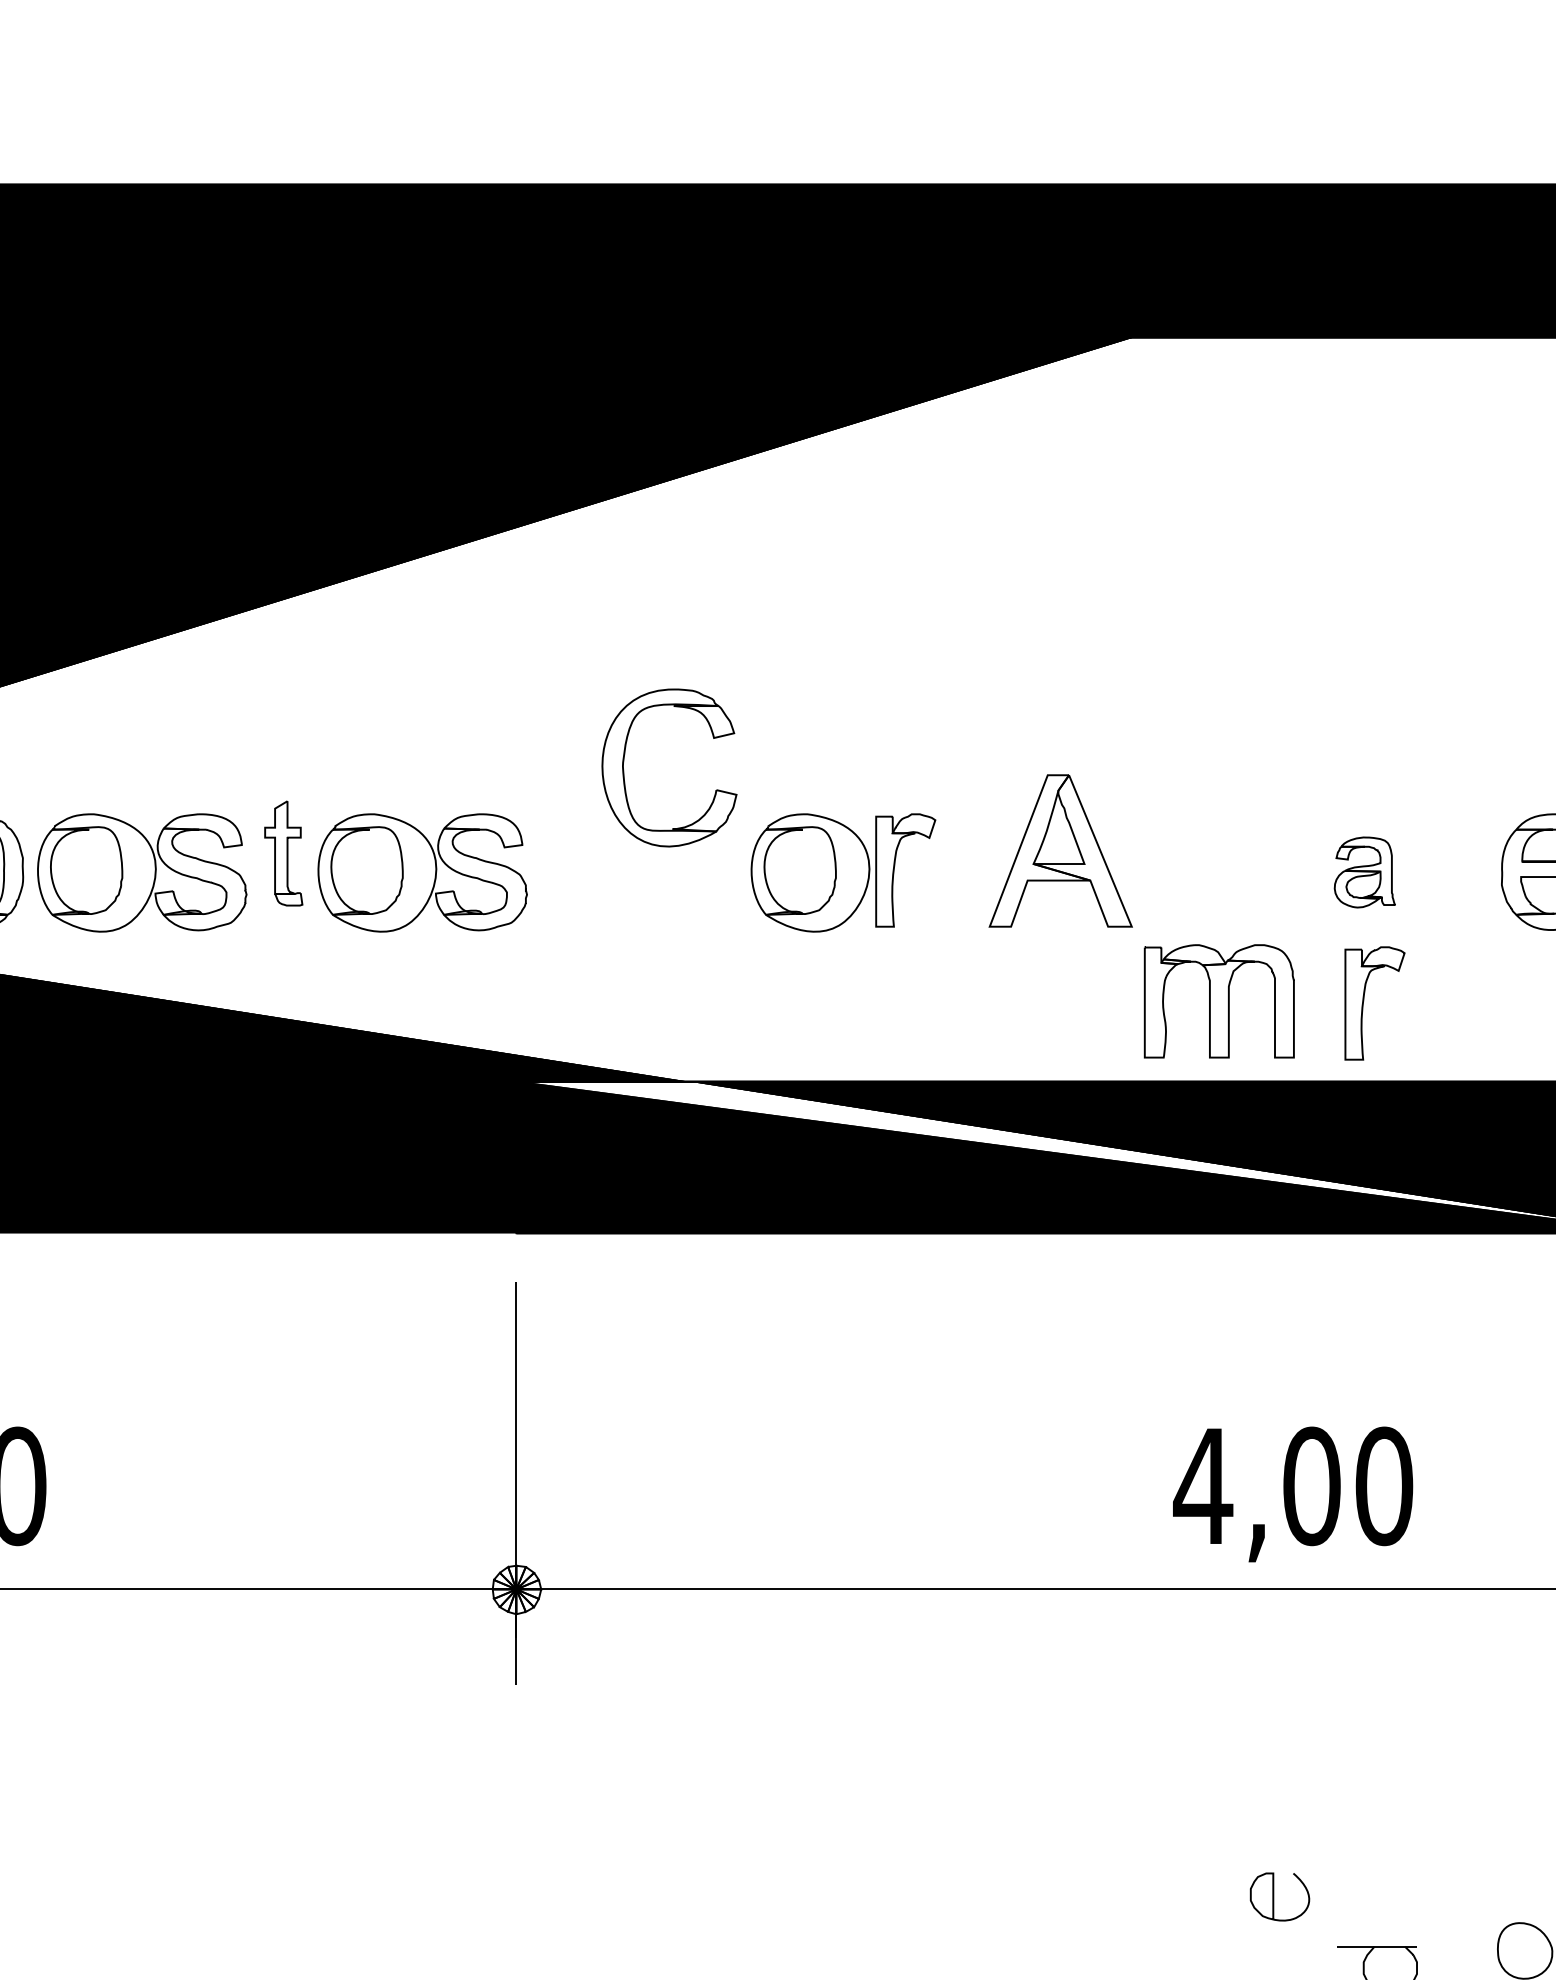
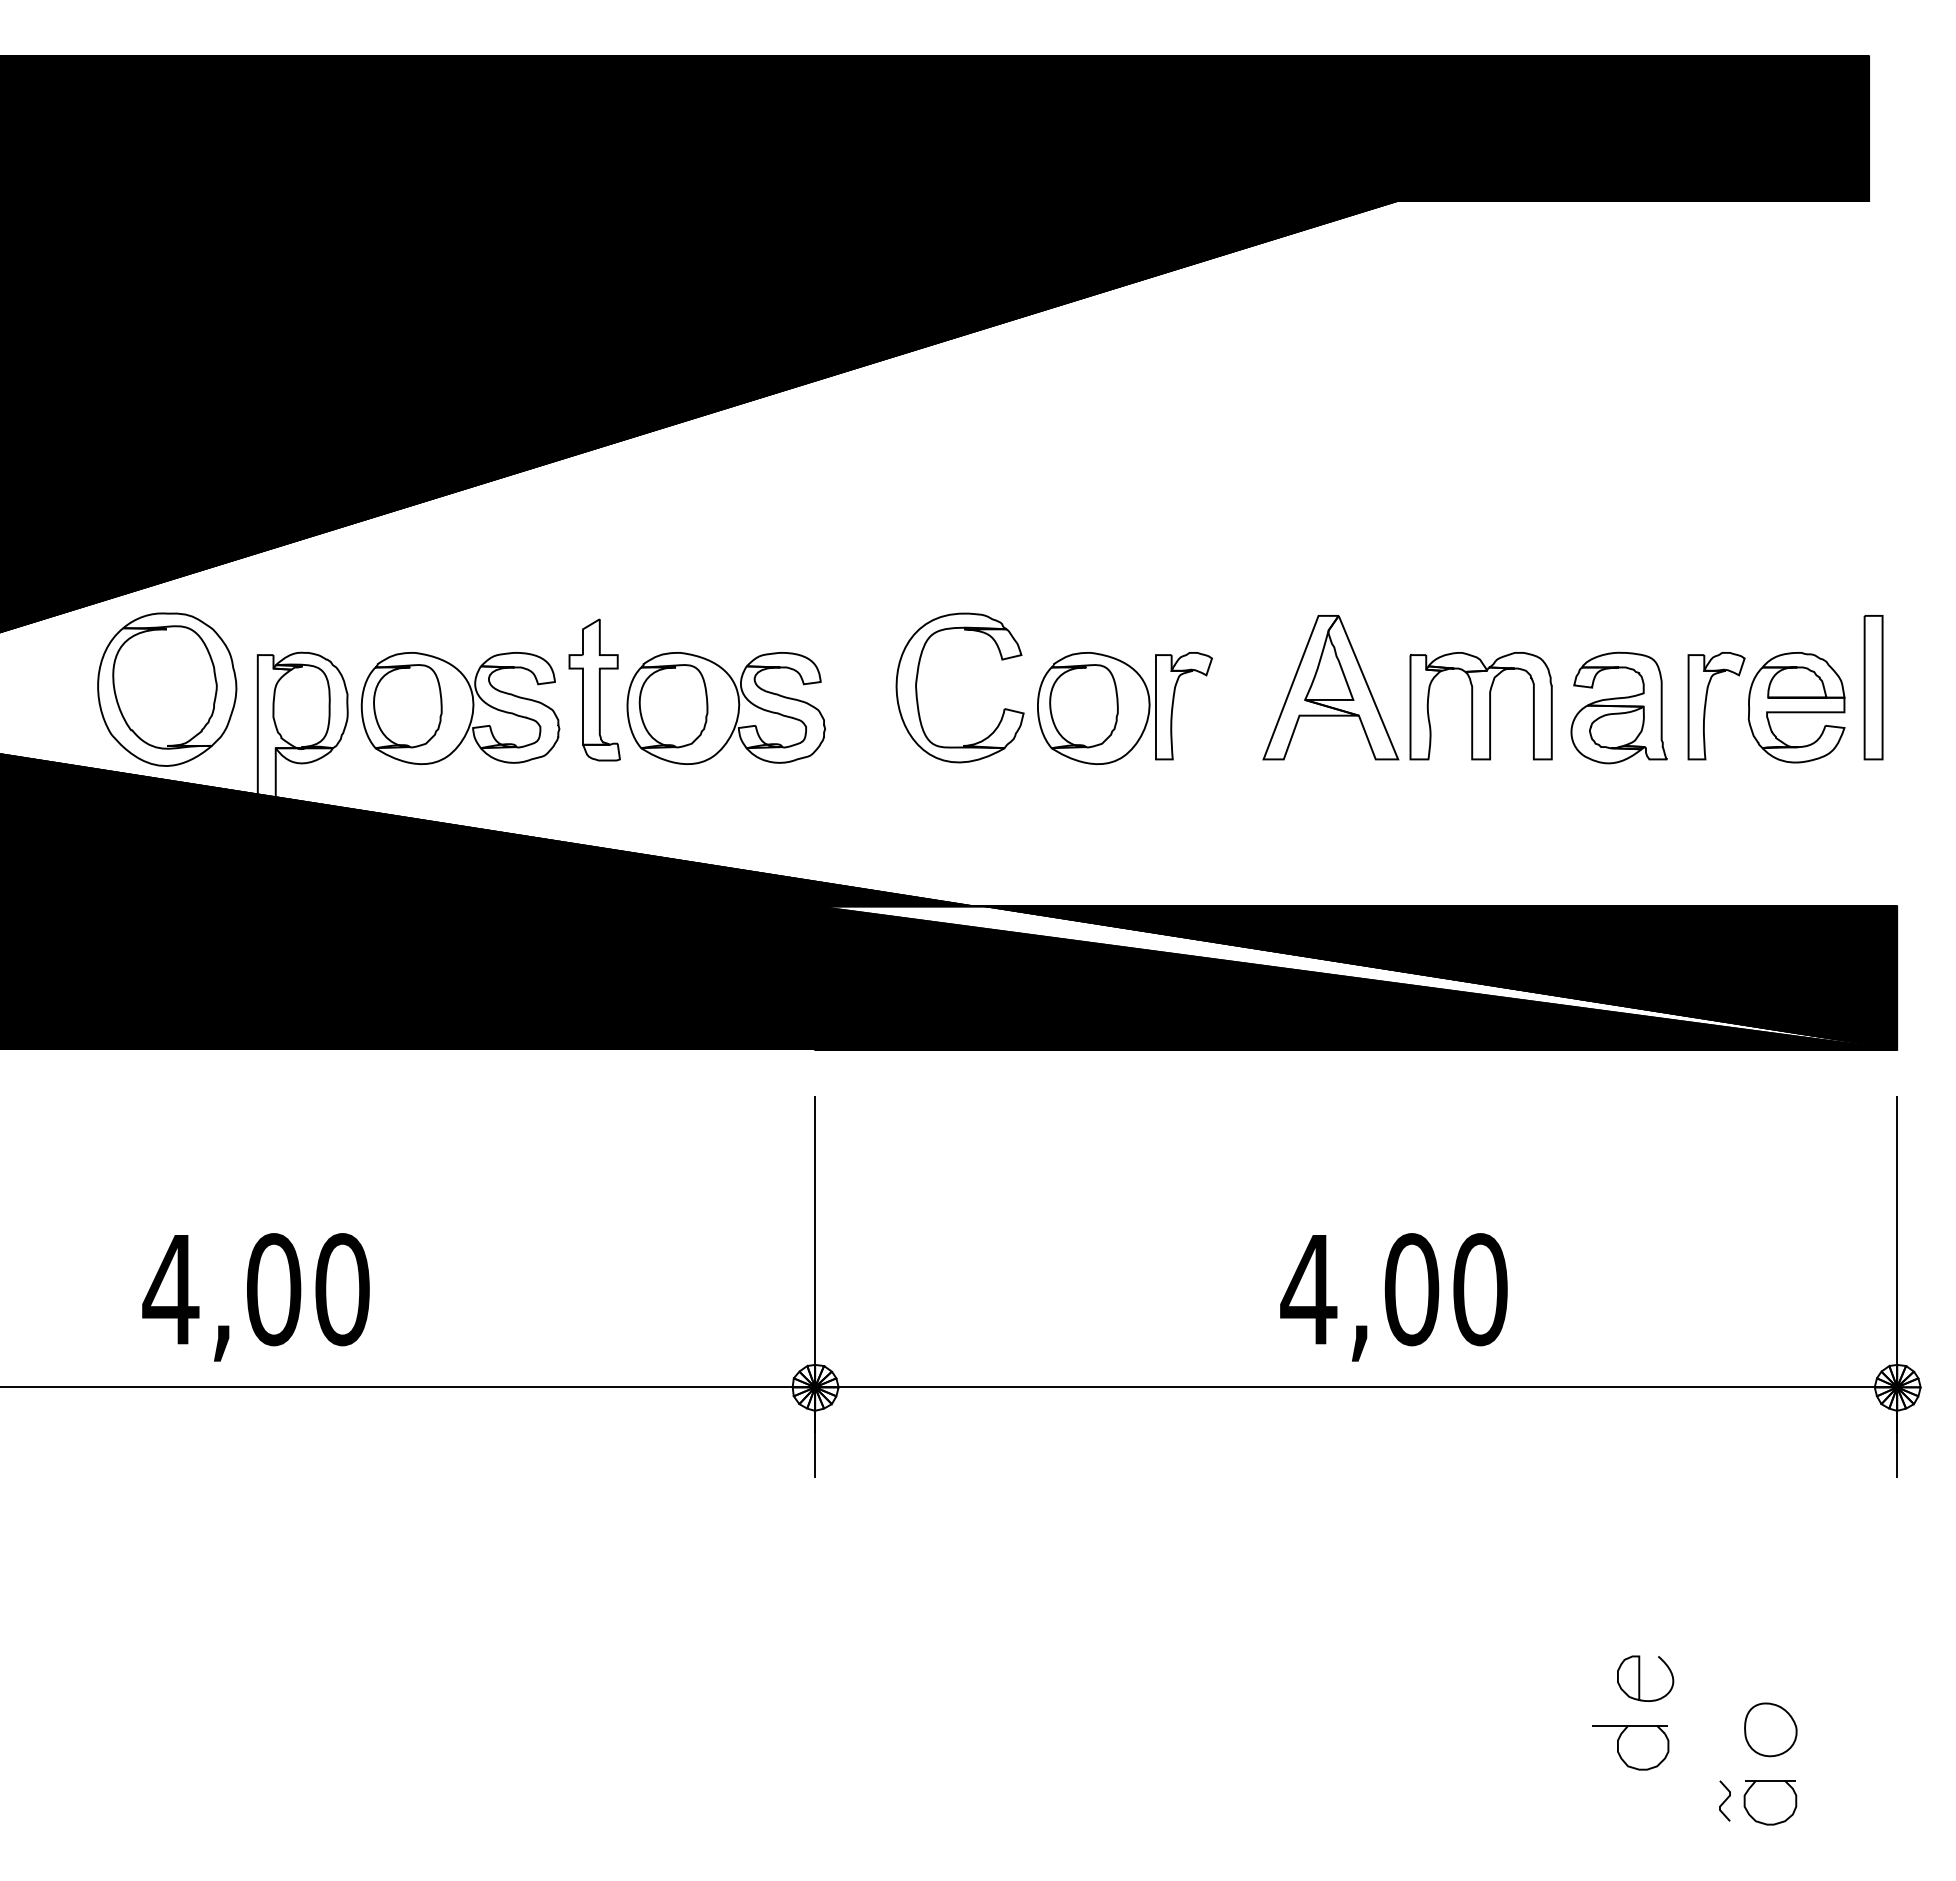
part: (624, 768) -> (917, 688), moved
part: (283, 852) -> (594, 689), size x1.43
part: (1364, 871) -> (1618, 707), size x1.67
part: (1218, 1001) -> (1480, 706), moved
part: (1364, 1002) -> (1706, 705), moved
text: (1292, 1494) -> (1393, 1297), moved
curve: (1274, 1896) -> (1640, 1678), moved

